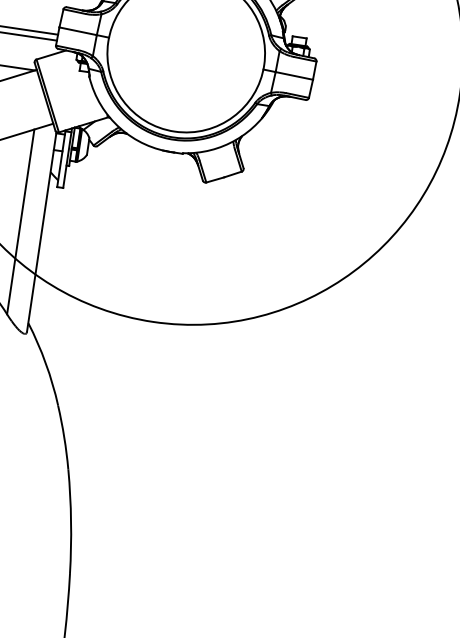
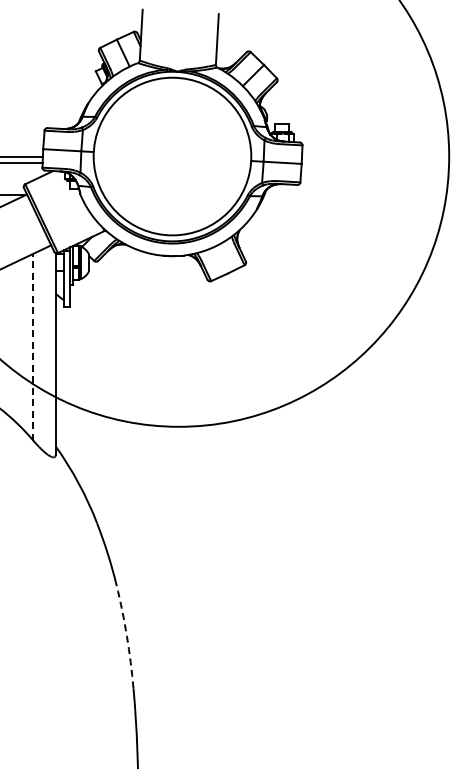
line: (21, 221) -> (33, 346), solid -> dashed
arc: (70, 521) -> (126, 636), solid -> dashed

